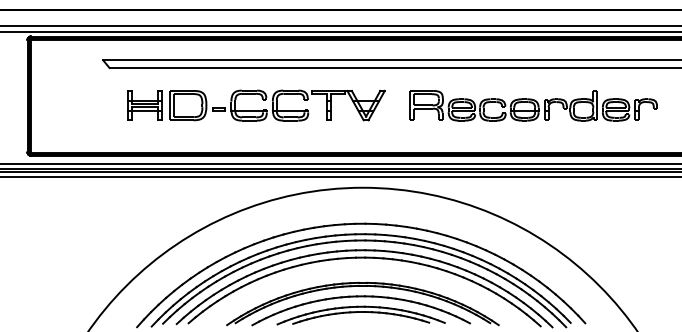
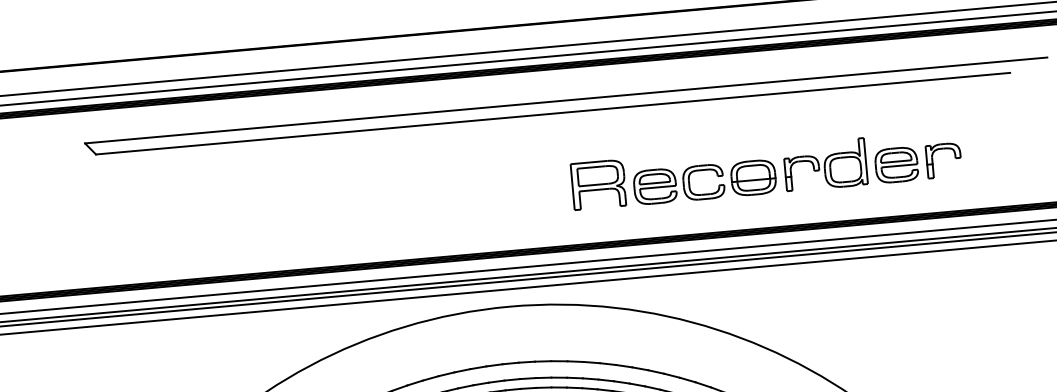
part: (256, 105) -> (331, 192), removed
part: (533, 105) -> (766, 169), moved

